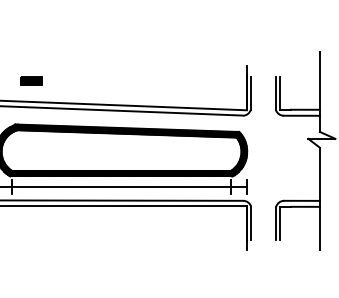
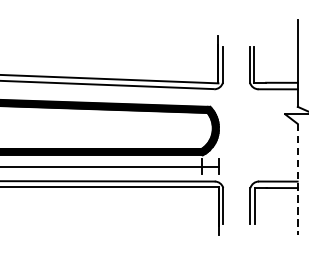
line: (319, 199) -> (297, 180), solid -> dashed

